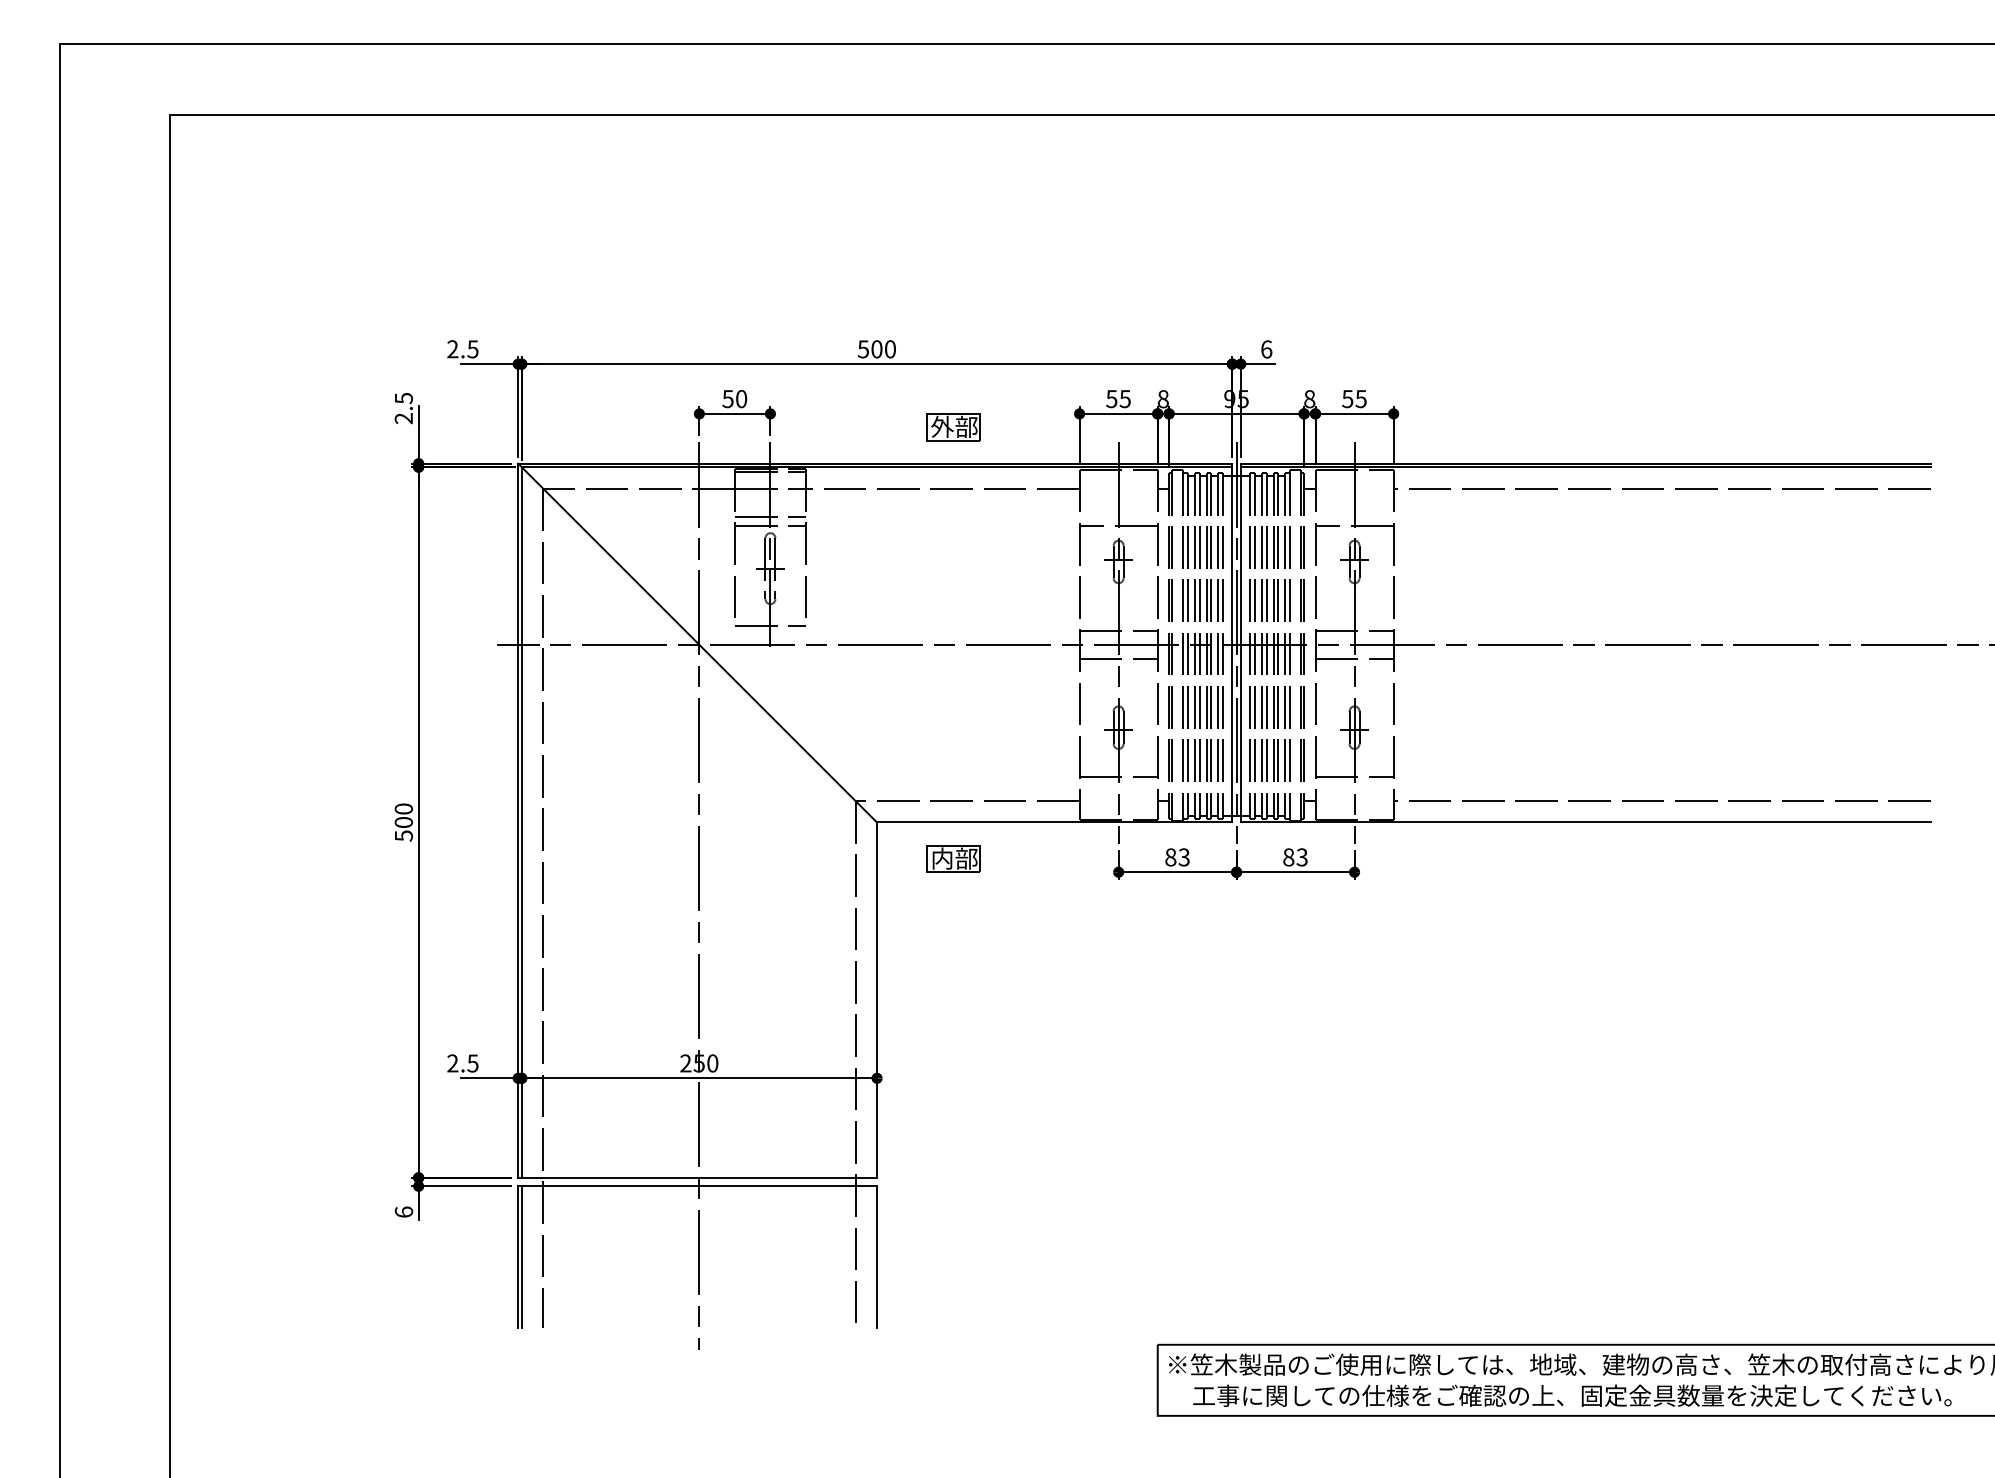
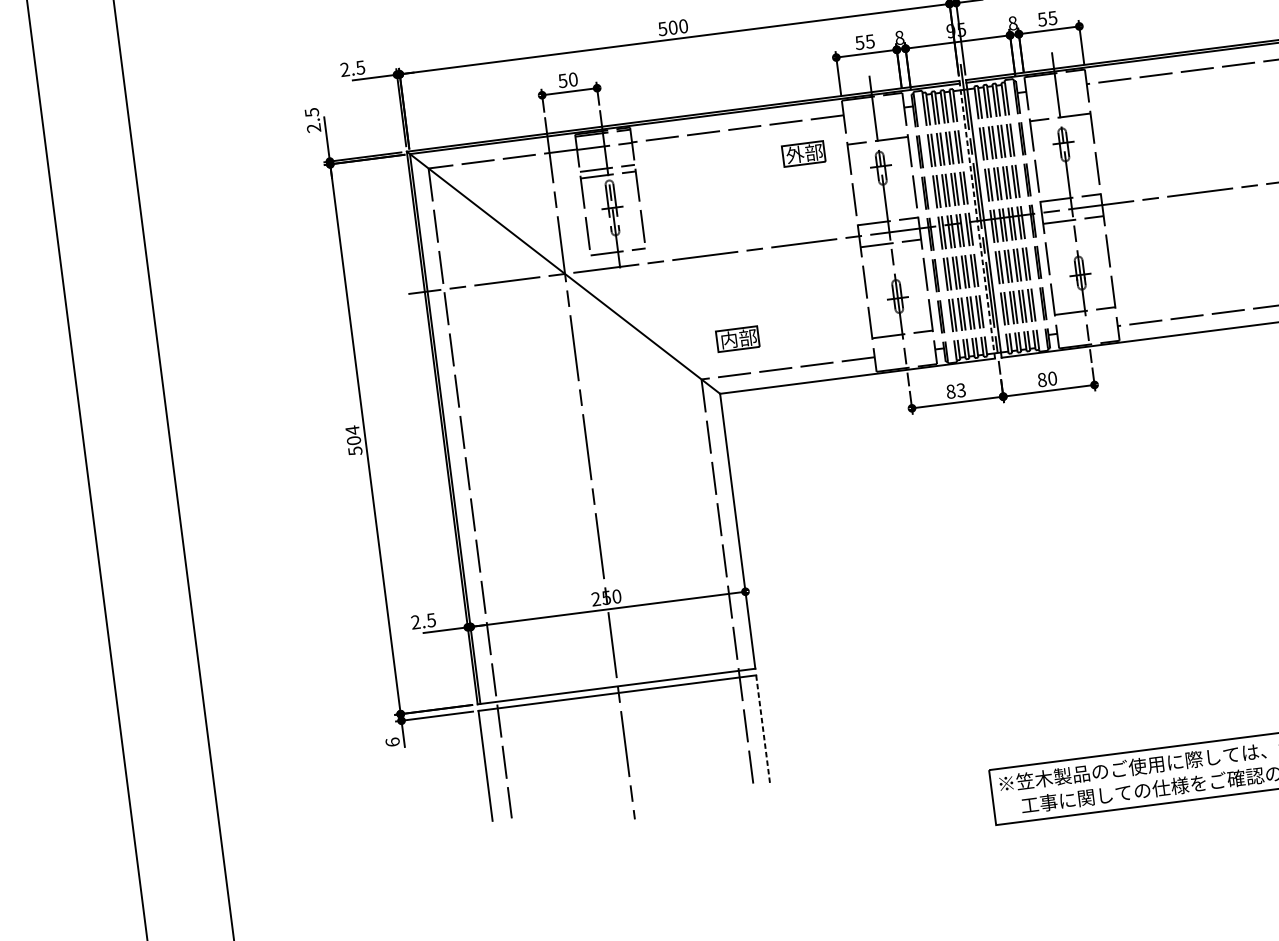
part: (953, 427) -> (803, 154), moved
line: (1232, 643) -> (977, 220), solid -> dashed
text: (403, 809) -> (352, 430), 500 -> 504
text: (1301, 857) -> (1052, 378), 83 -> 80
part: (953, 858) -> (737, 338), moved
line: (521, 1257) -> (488, 765), removed
line: (877, 1257) -> (763, 730), solid -> dashed

